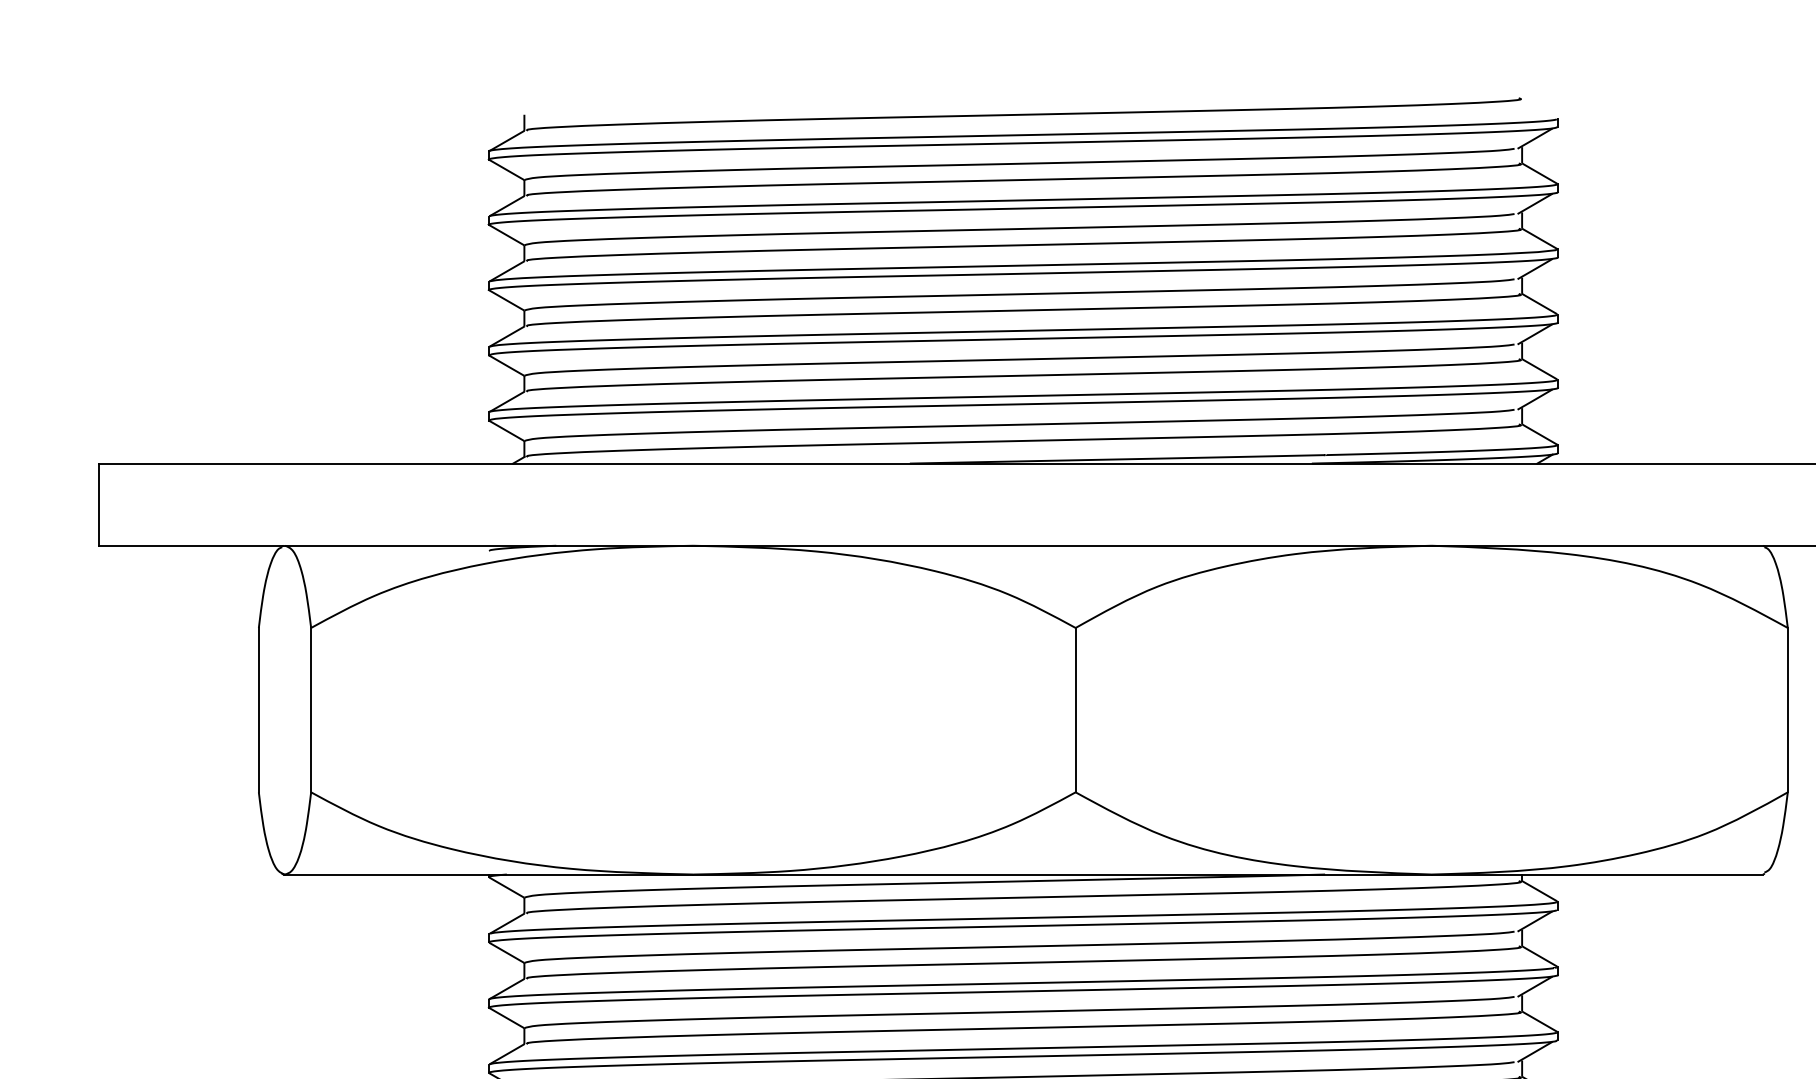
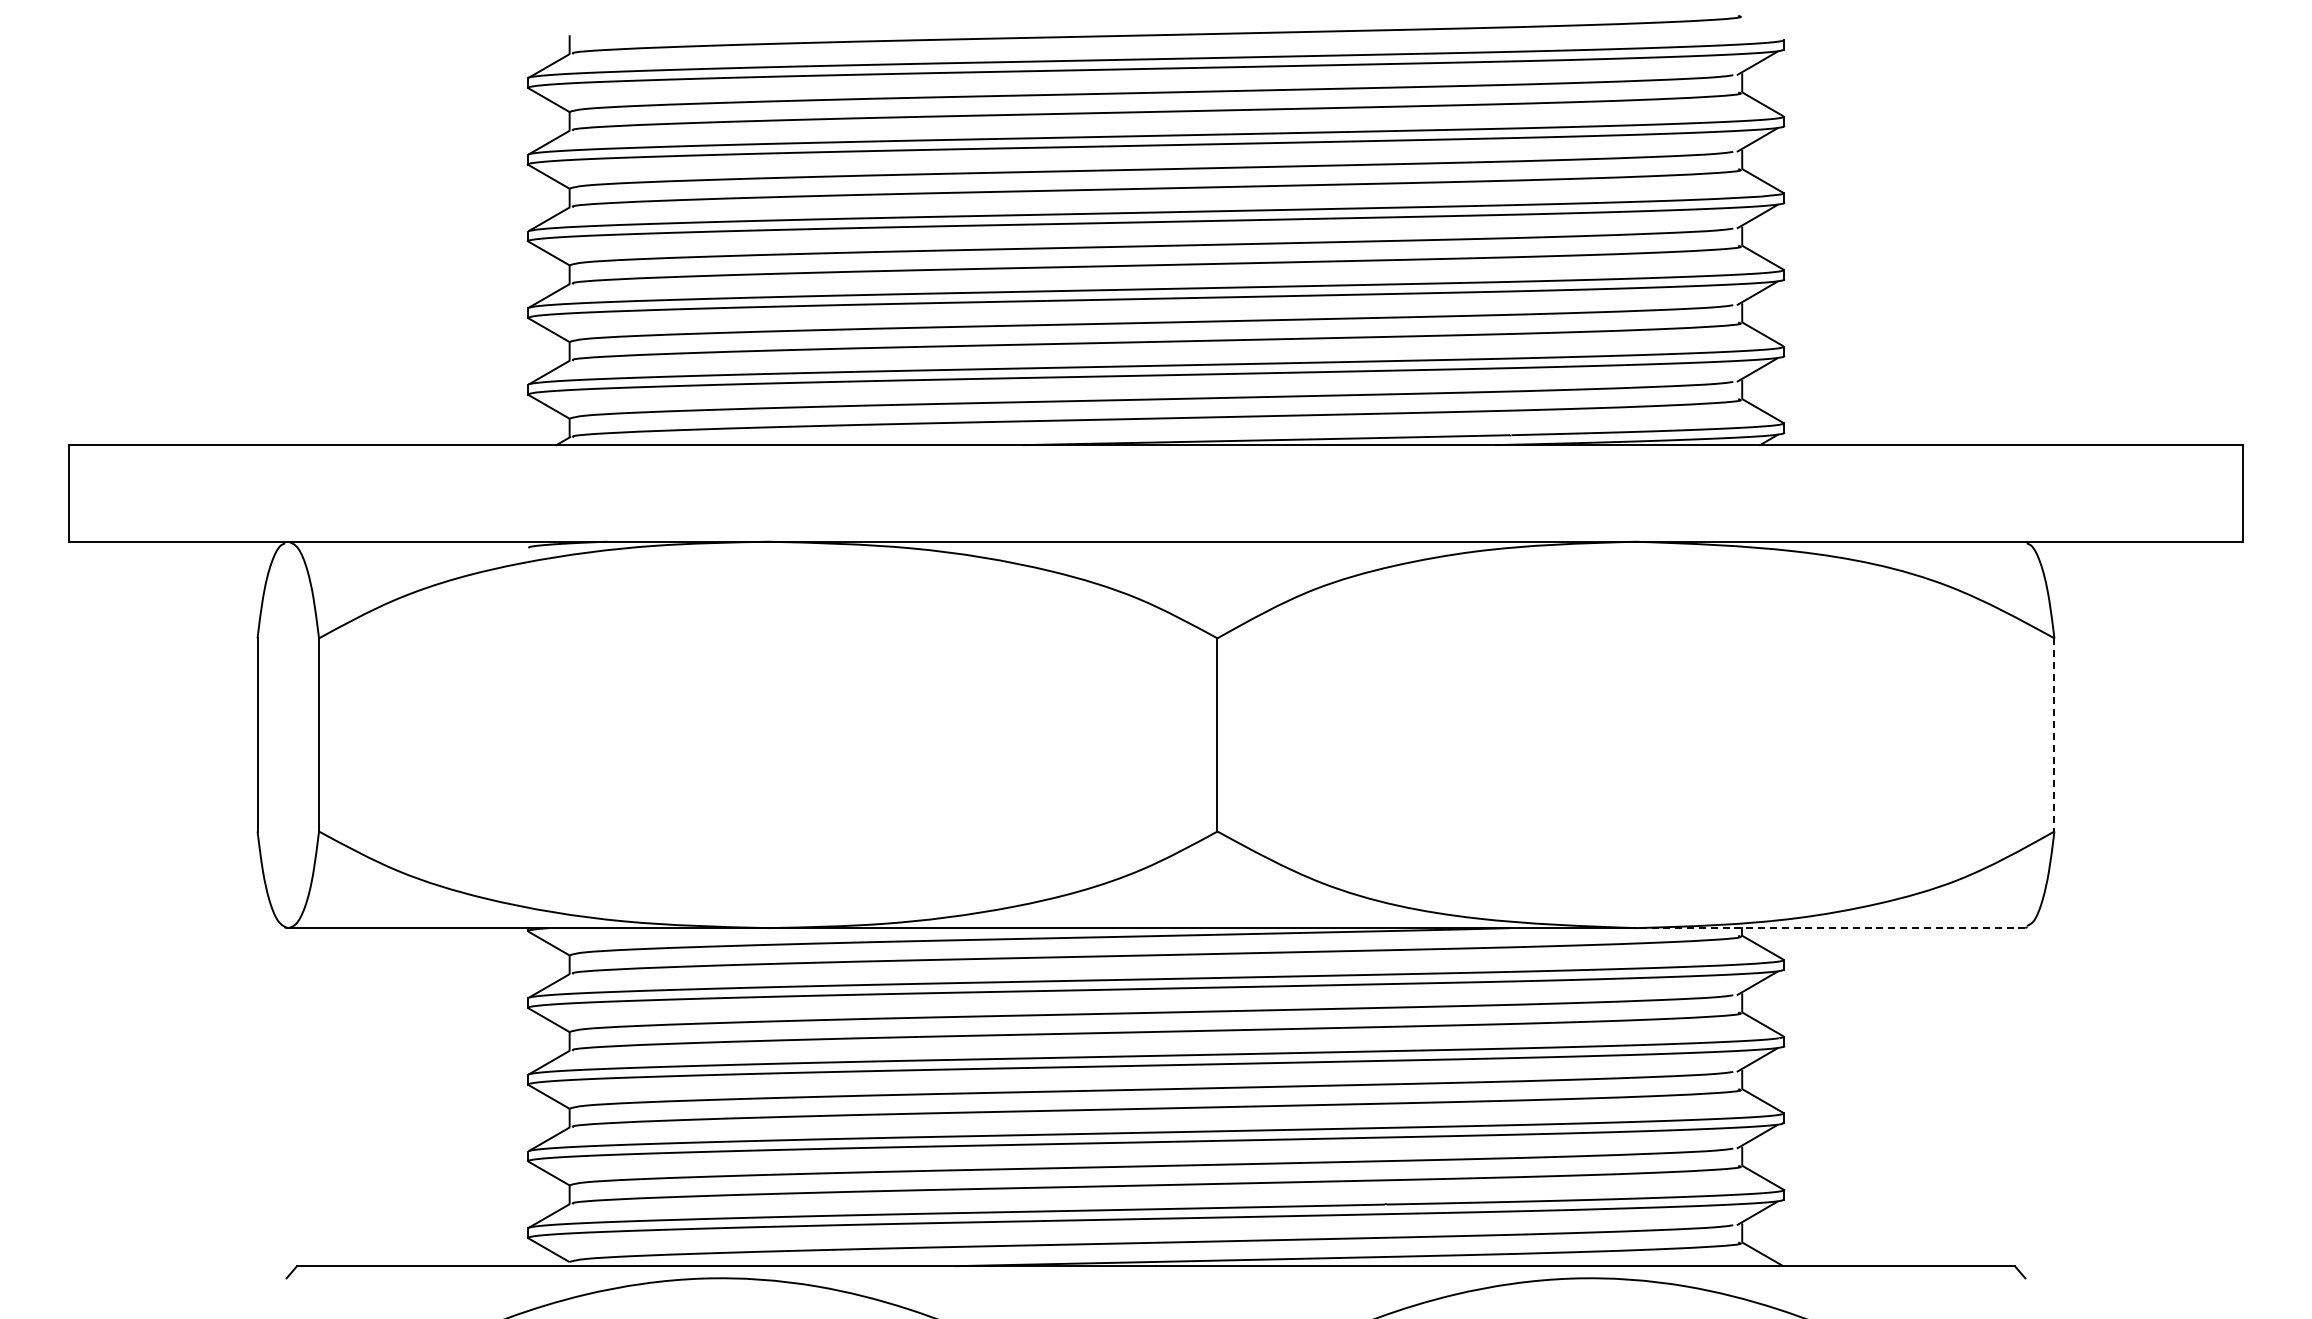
line: (1787, 709) -> (2054, 734), solid -> dashed
line: (1597, 874) -> (1830, 928), solid -> dashed

